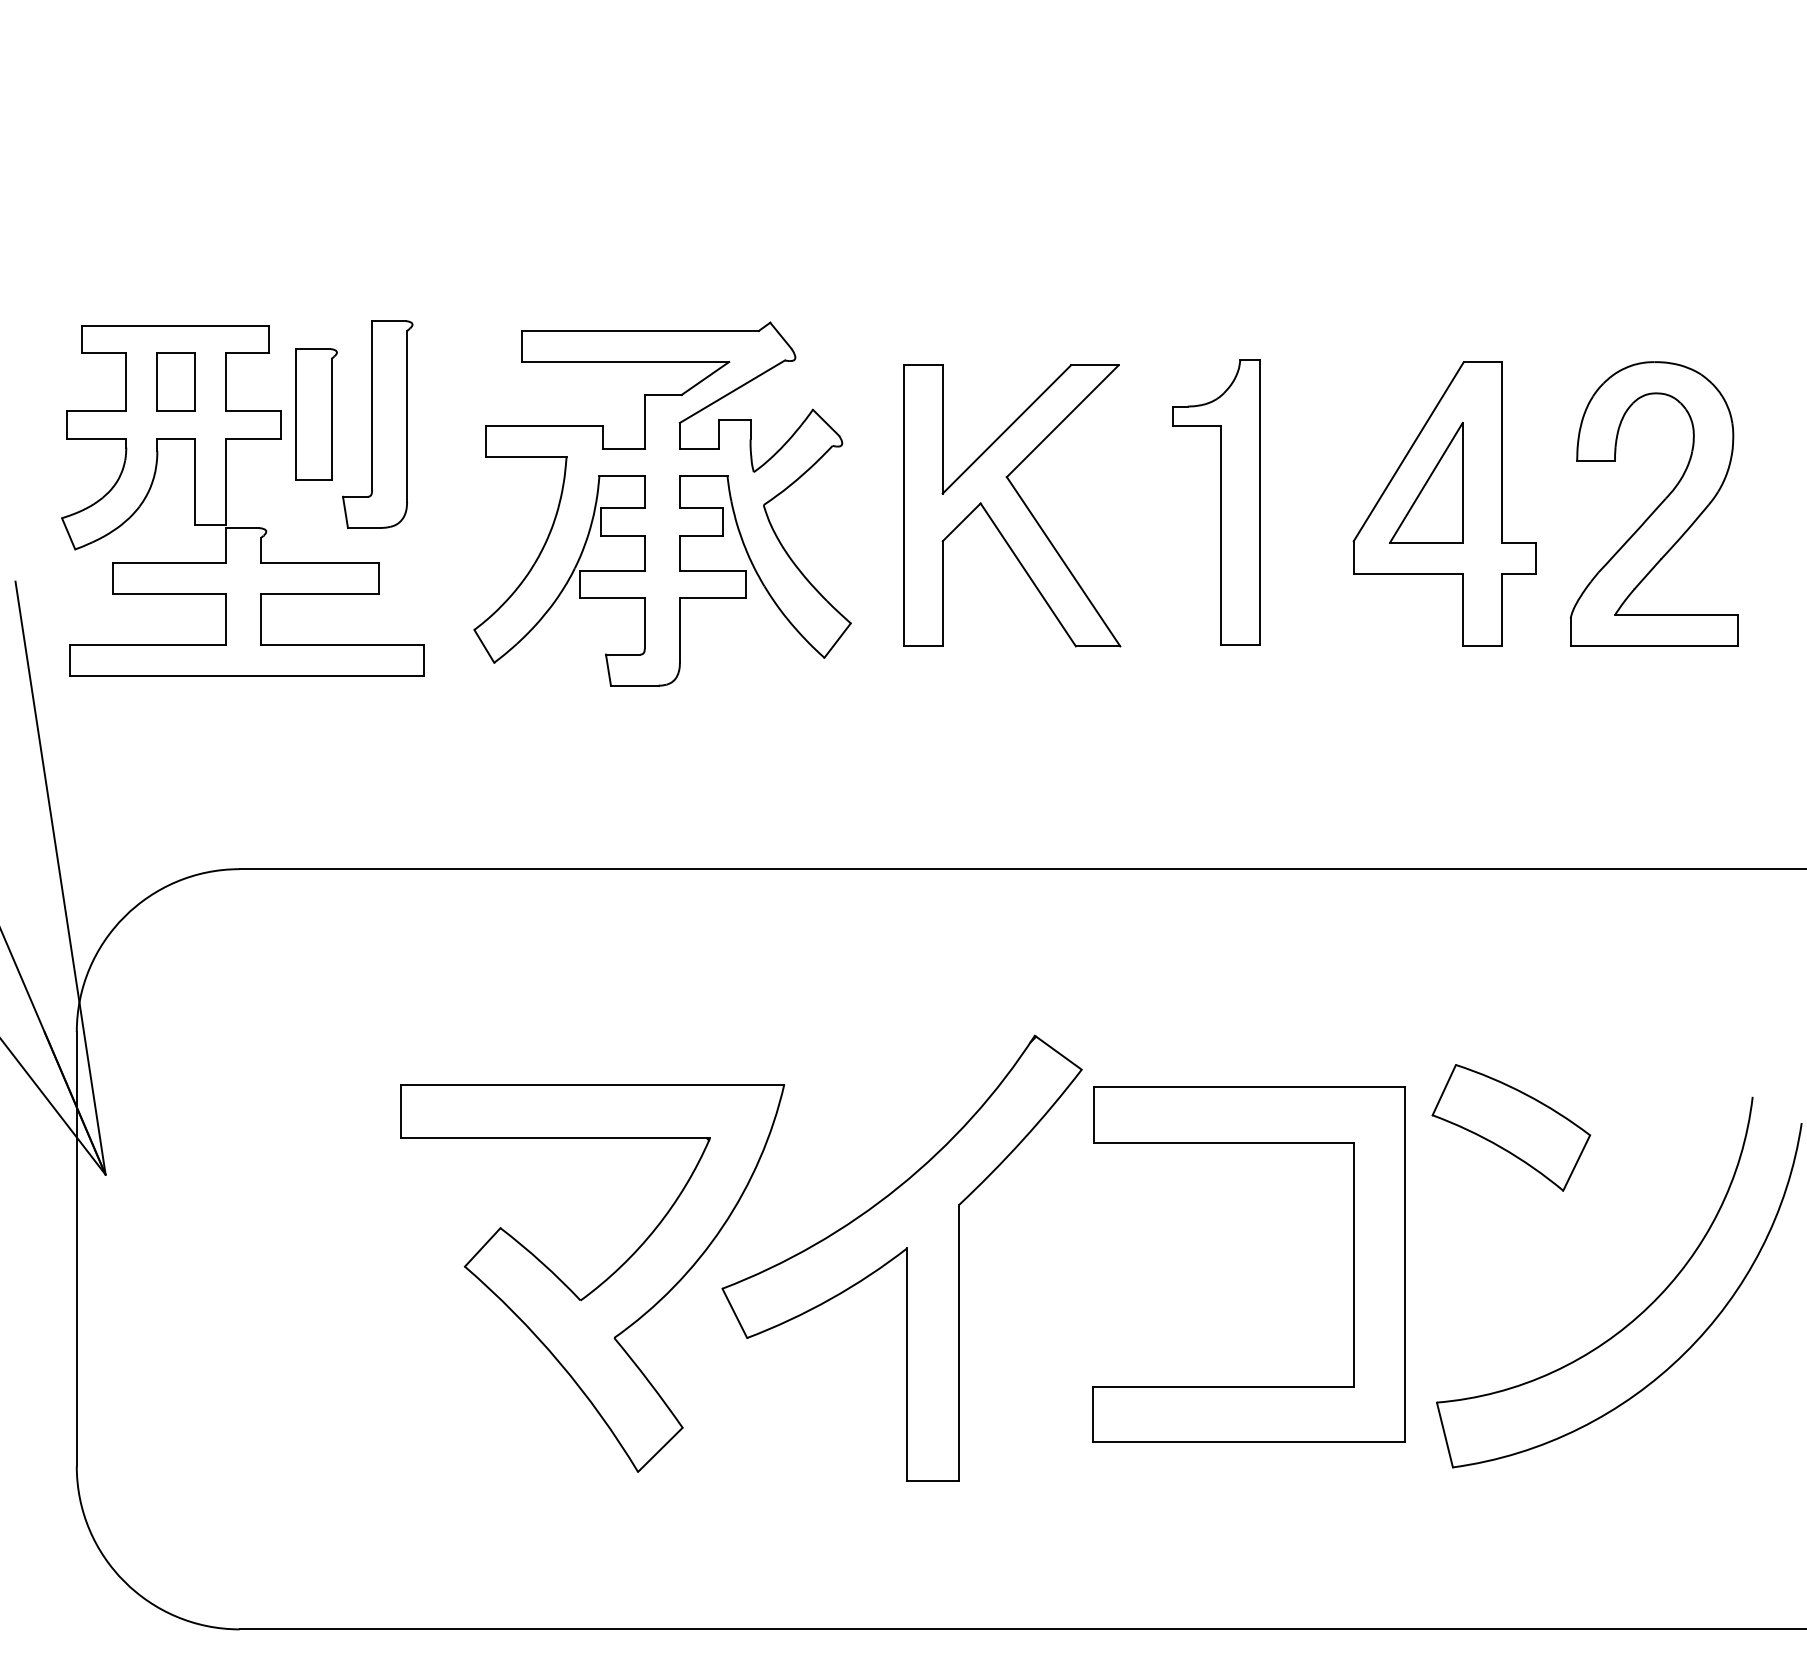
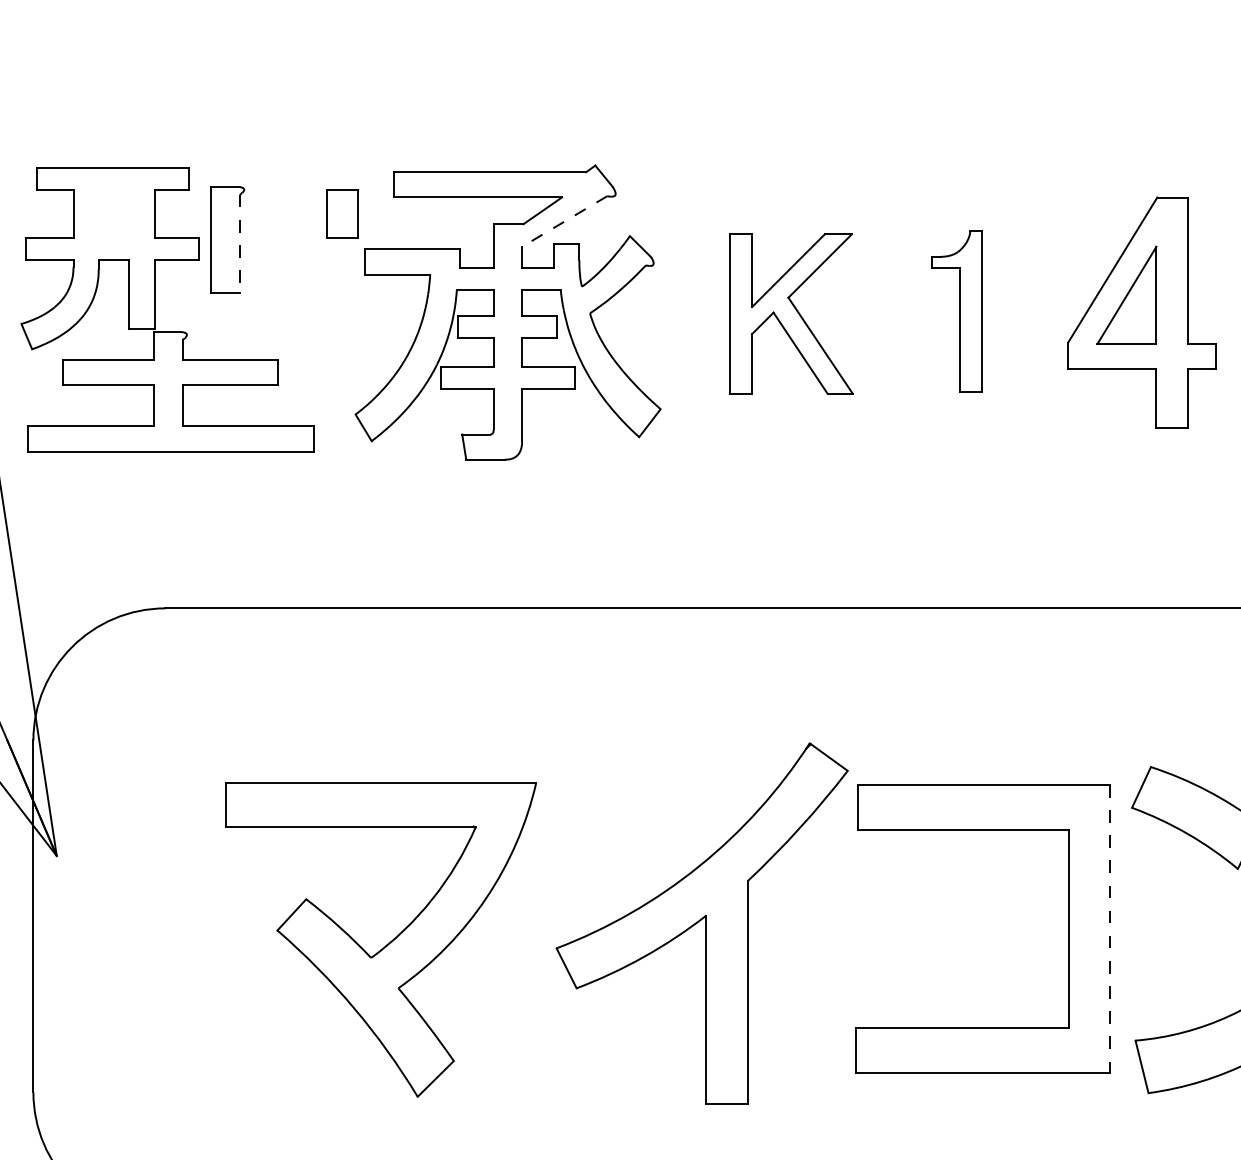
part: (175, 381) -> (341, 213), moved
line: (732, 391) -> (564, 221), solid -> dashed
line: (331, 419) -> (239, 244), solid -> dashed
part: (377, 424) -> (277, 248), removed
part: (1216, 502) -> (956, 311), size x0.7
part: (1012, 505) -> (791, 313), size x0.7
line: (1405, 1264) -> (1110, 928), solid -> dashed
part: (599, 1284) -> (386, 944), moved

